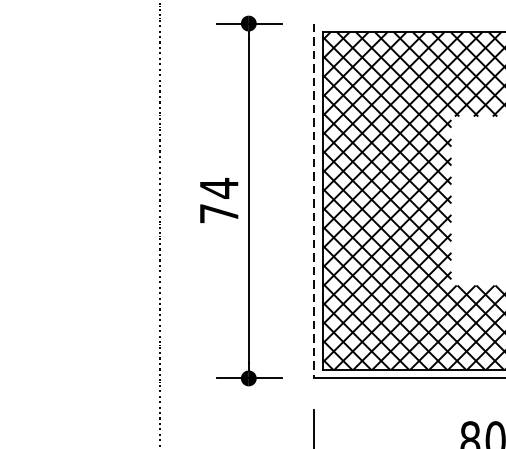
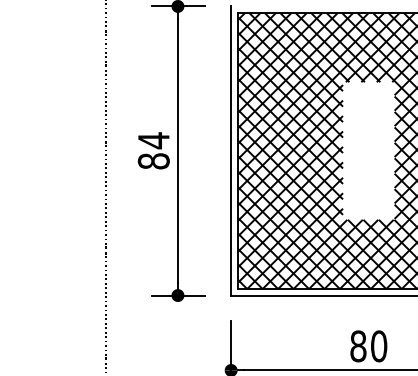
line: (314, 201) -> (231, 151), dashed -> solid
text: (218, 213) -> (153, 161), 74 -> 84

